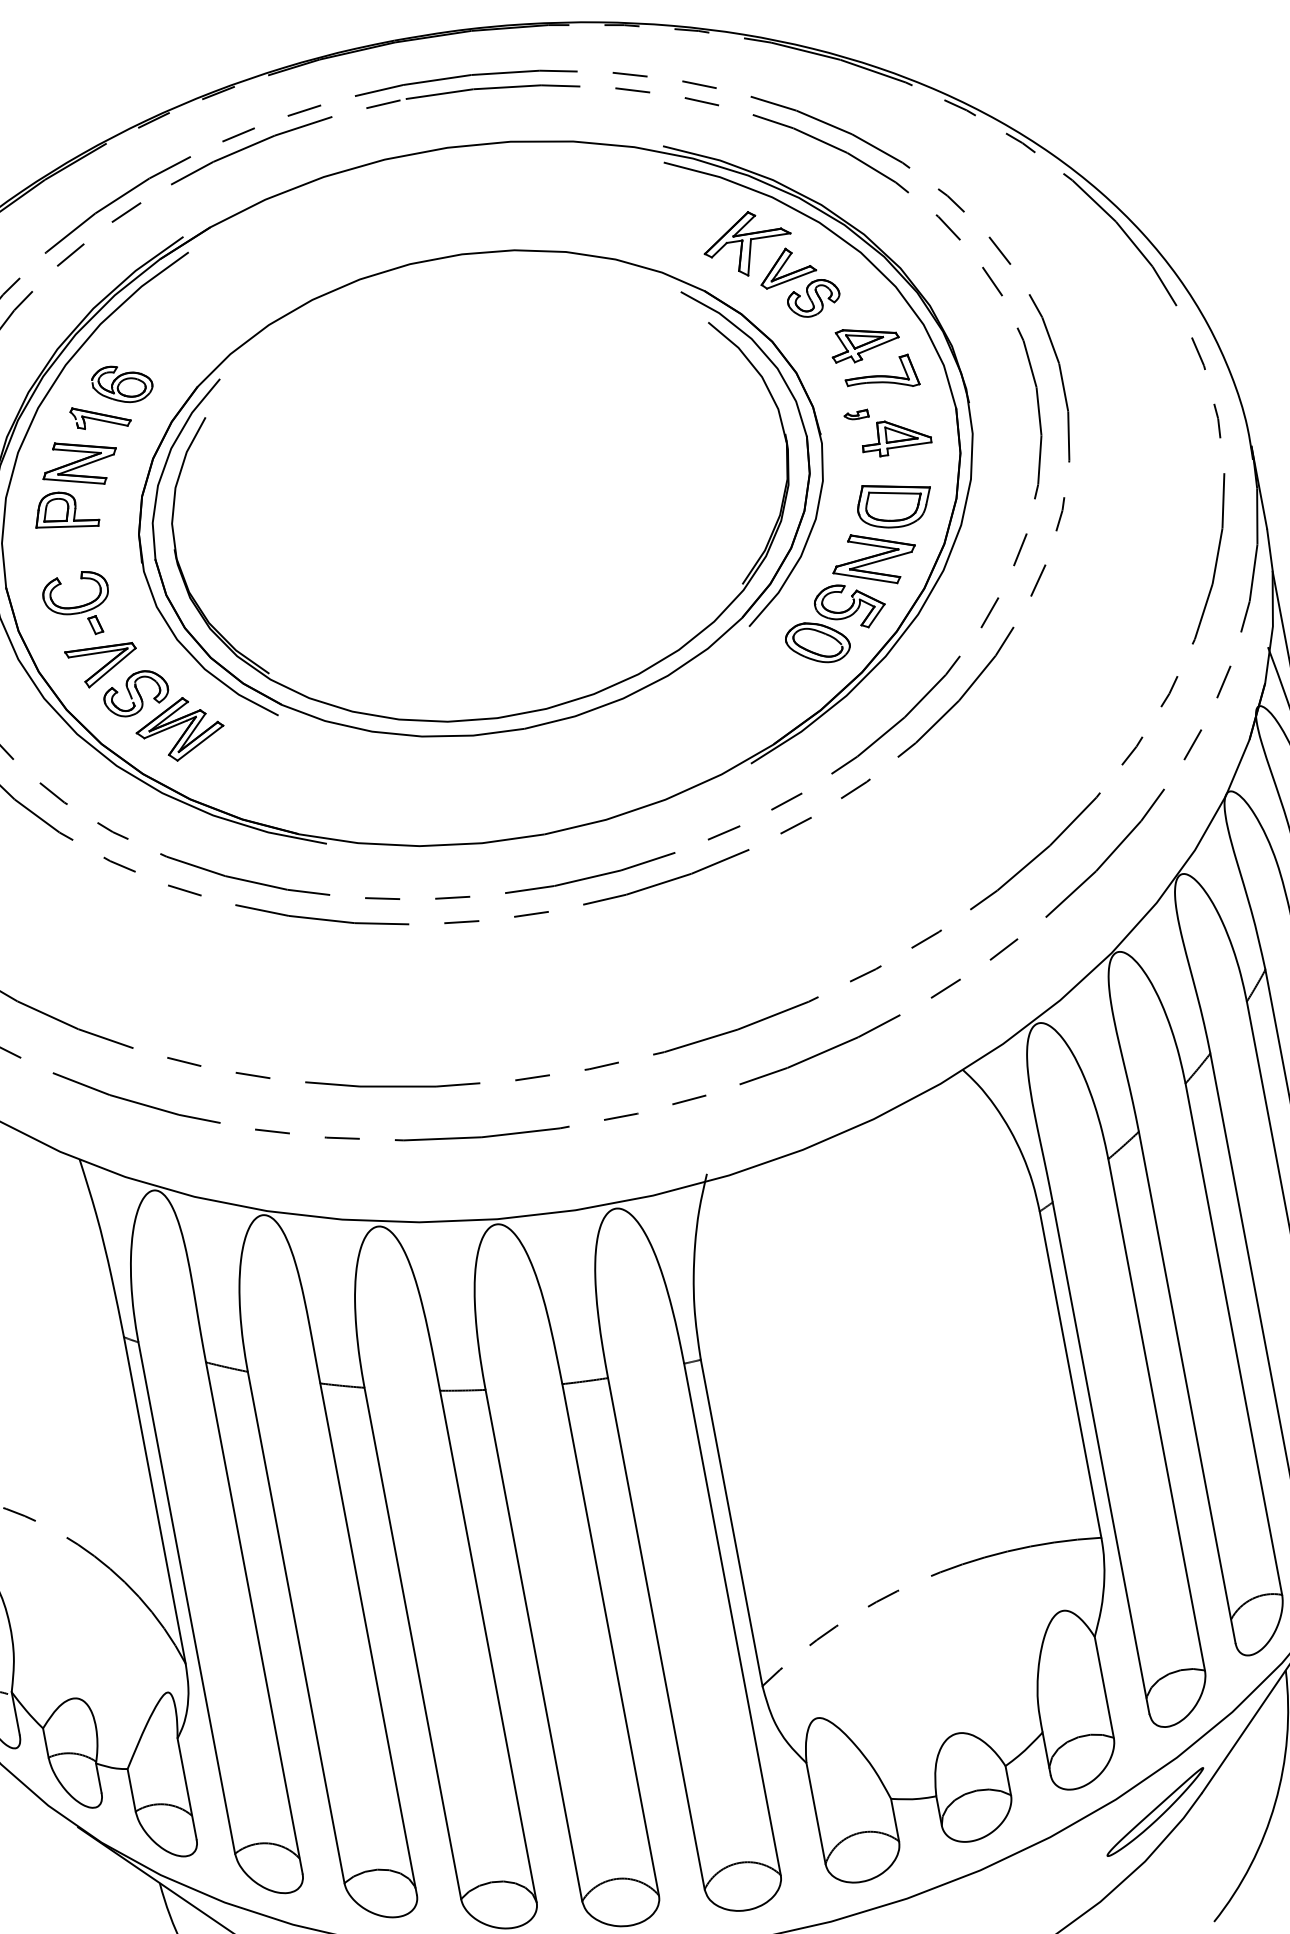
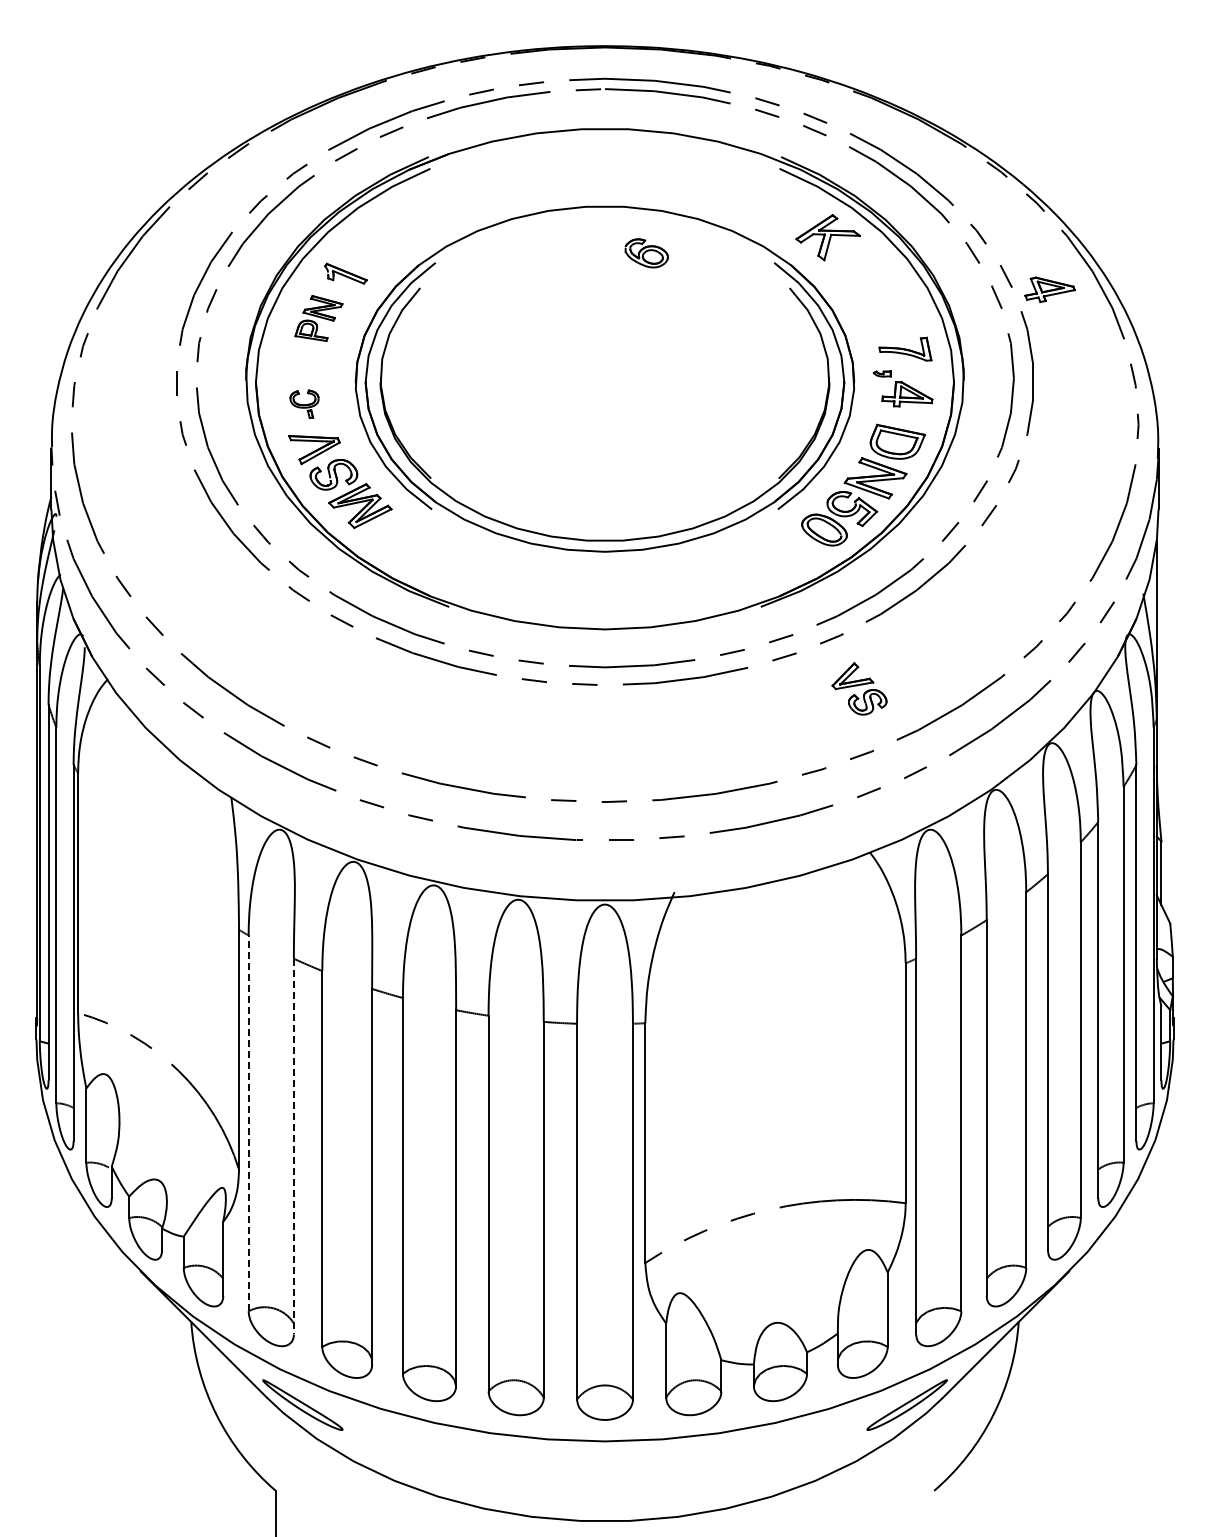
part: (798, 281) -> (859, 688), moved
part: (864, 342) -> (1049, 289), moved
part: (122, 384) -> (646, 253), moved
part: (74, 484) -> (318, 318), size x0.7
part: (77, 605) -> (304, 404), size x0.6
line: (186, 1598) -> (248, 1123), solid -> dashed
line: (253, 1618) -> (293, 1146), solid -> dashed

